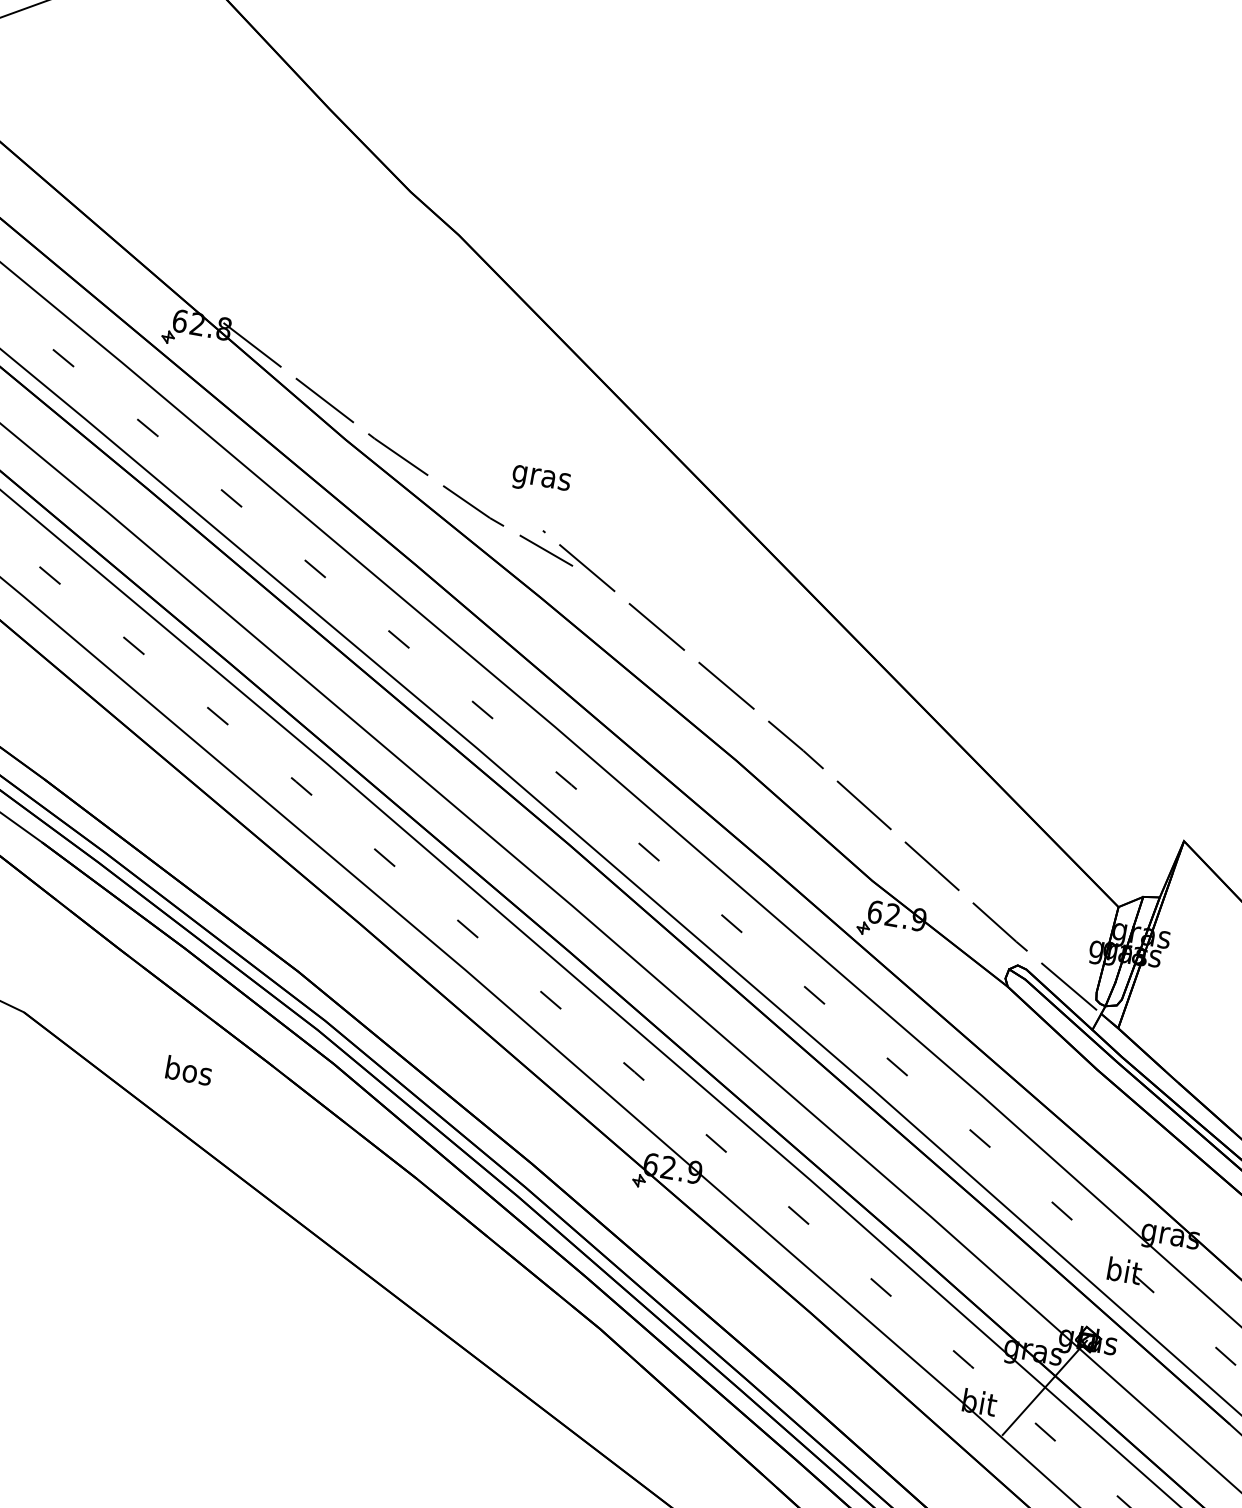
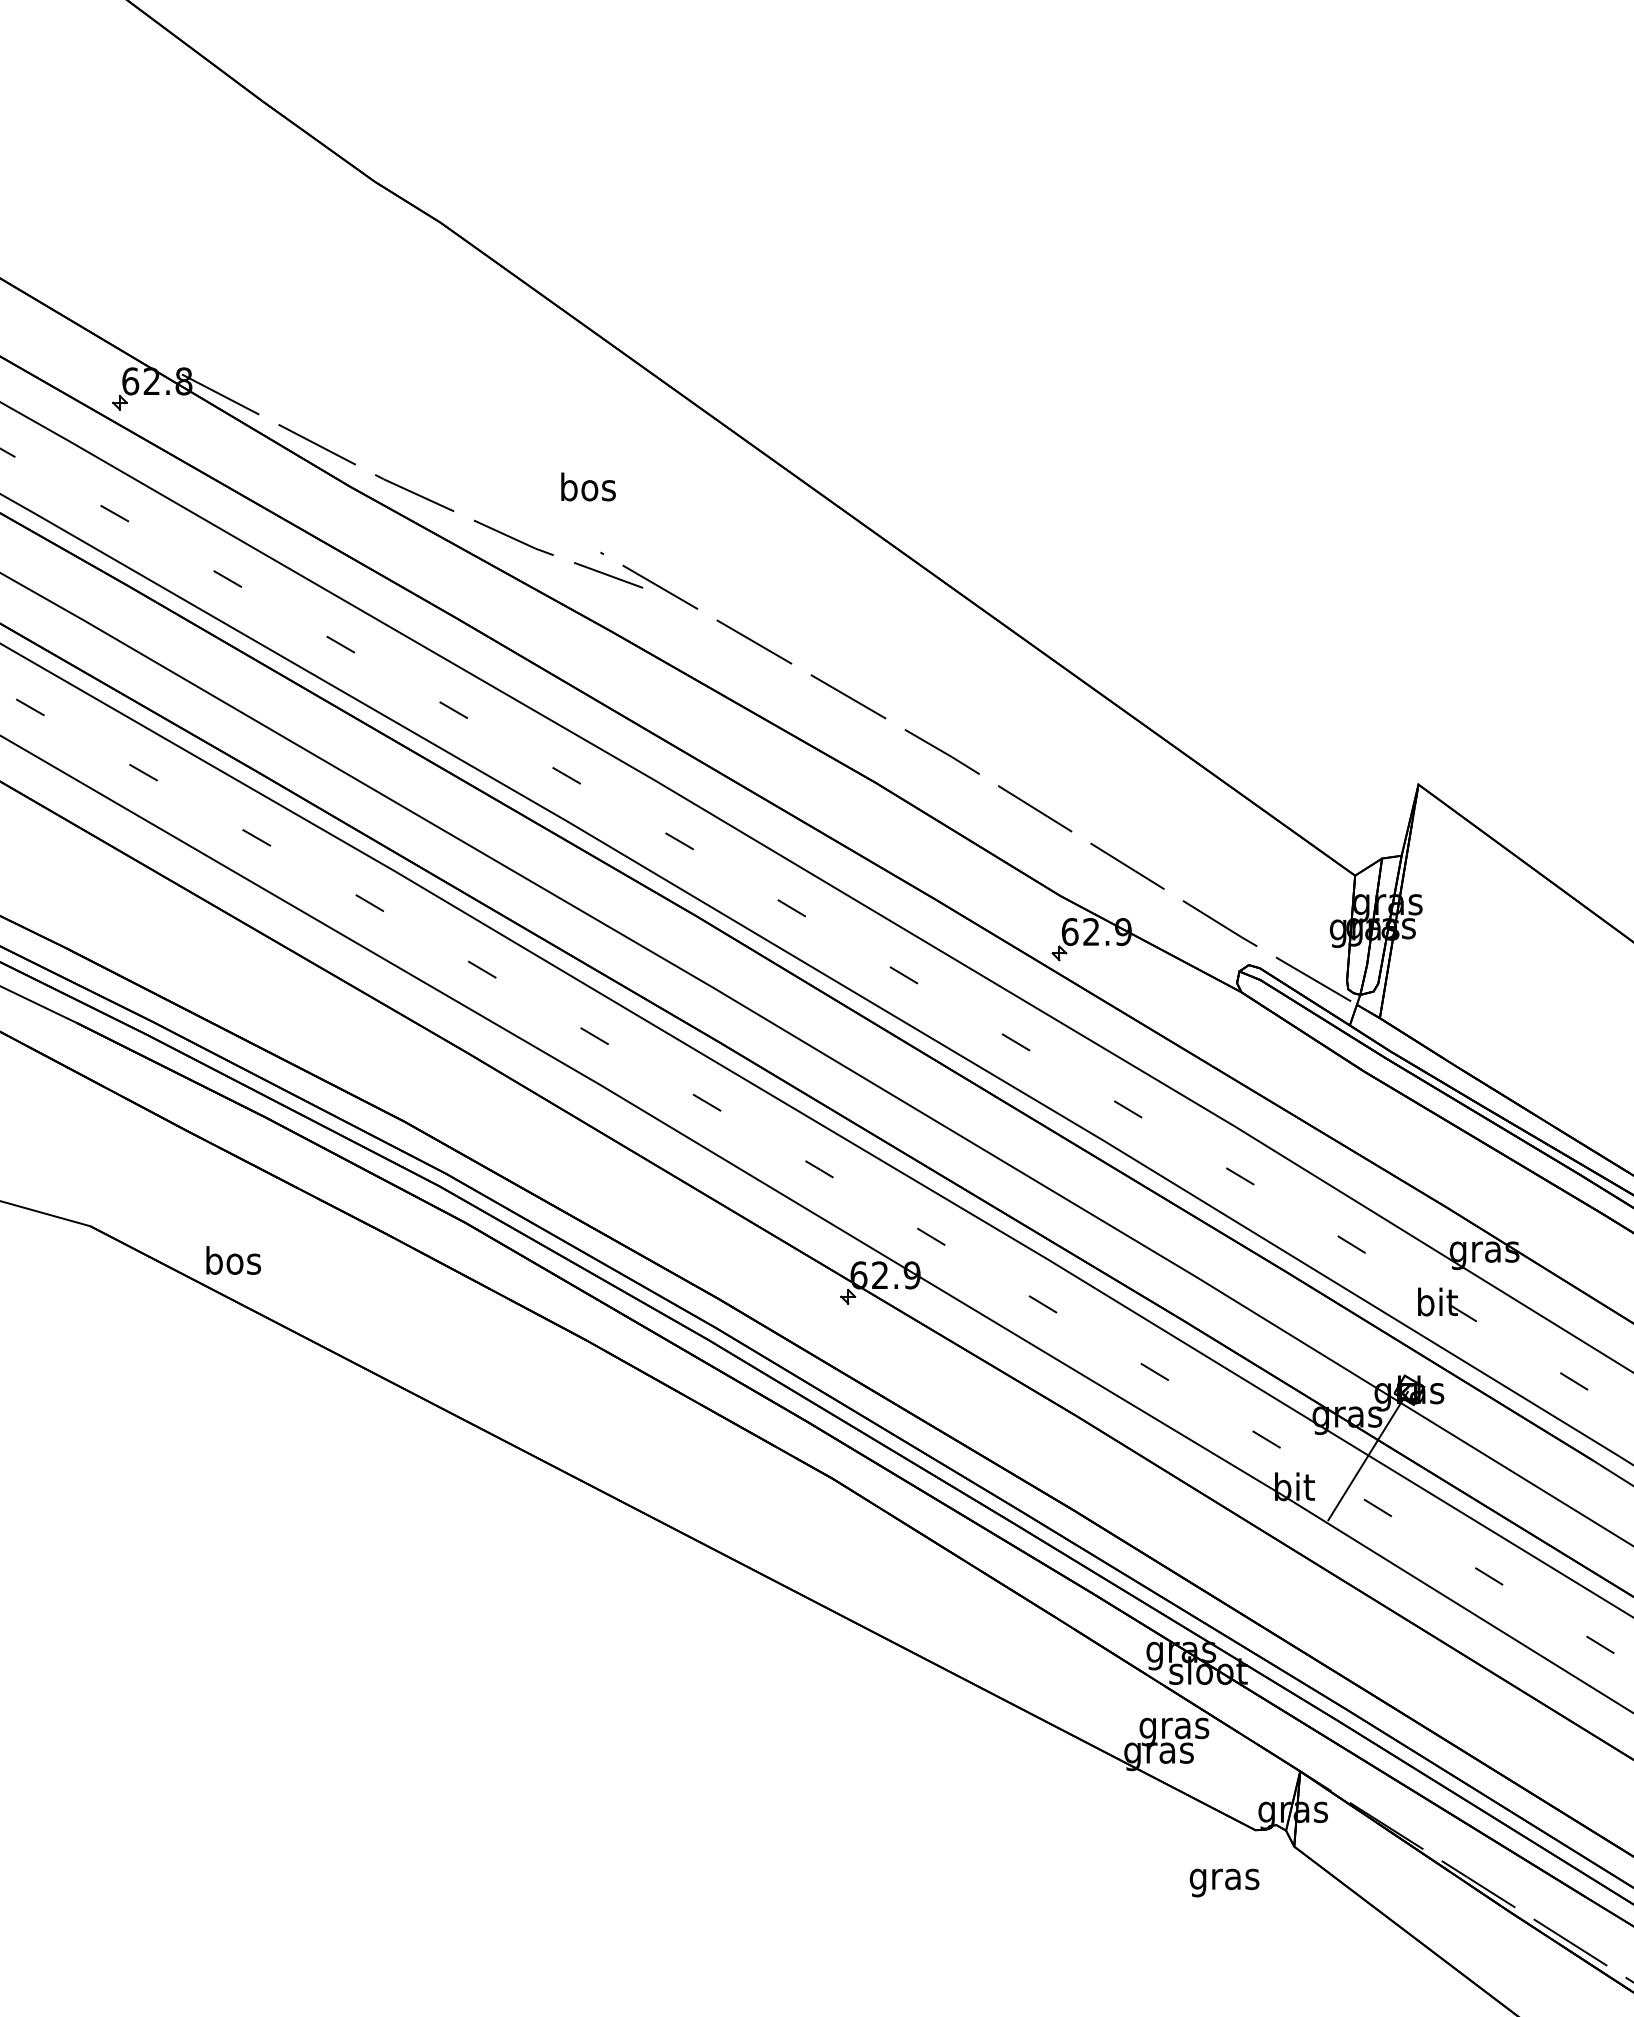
text: (541, 477) -> (587, 490), gras -> bos
text: (189, 1070) -> (233, 1260), moved

